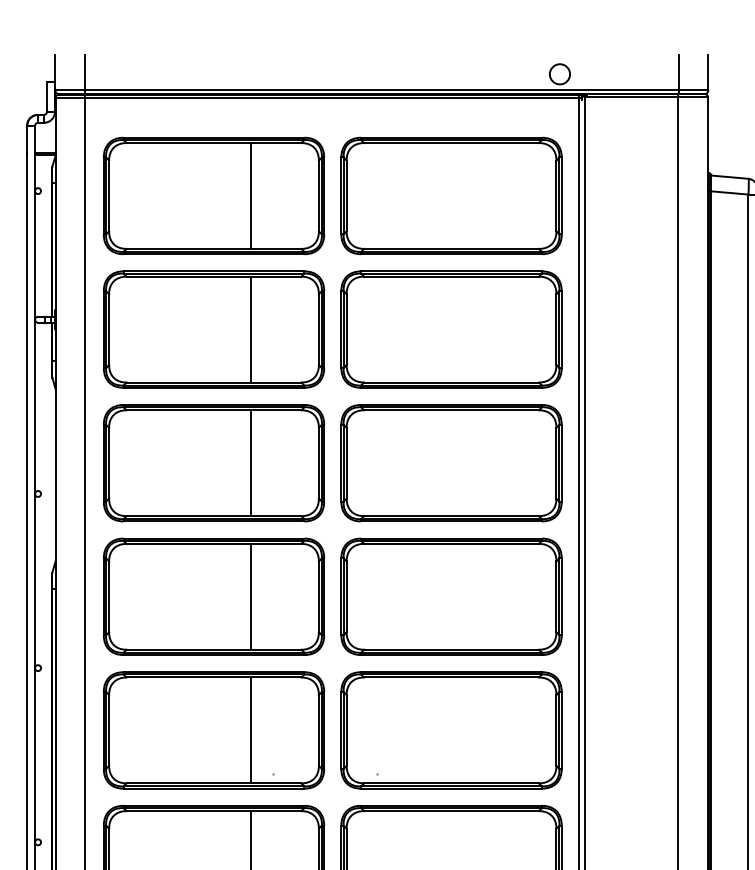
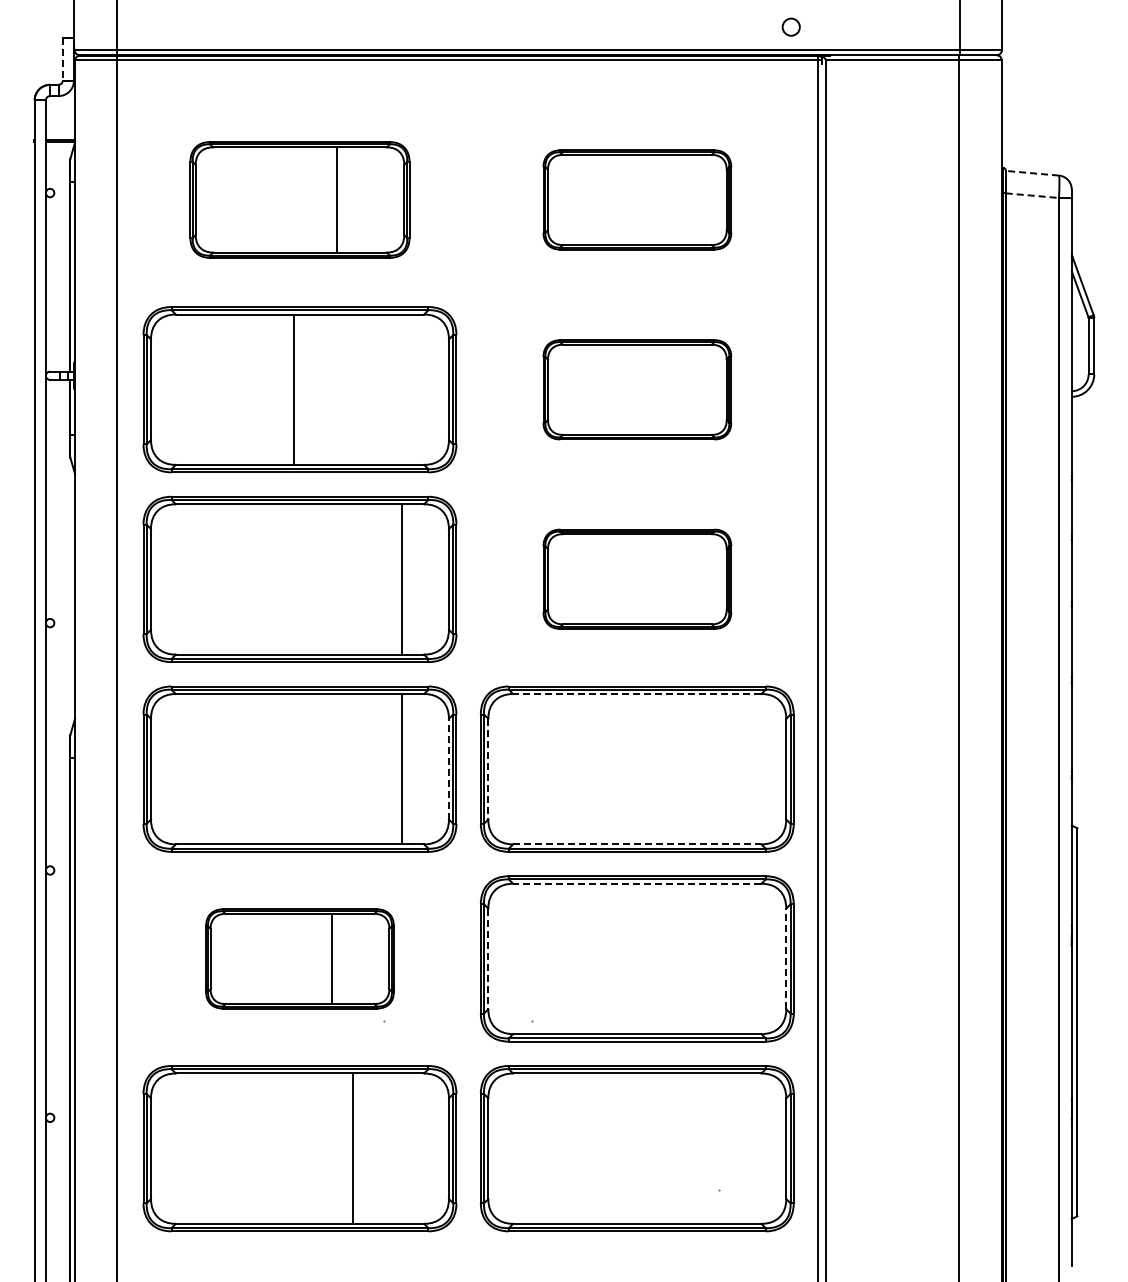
circle: (559, 73) -> (790, 26), size x0.6
line: (46, 97) -> (62, 60), solid -> dashed
line: (729, 177) -> (1032, 173), solid -> dashed
line: (729, 192) -> (1032, 195), solid -> dashed
part: (213, 195) -> (299, 199), size x0.7
part: (451, 195) -> (637, 199), size x0.6
line: (250, 329) -> (293, 389), moved
part: (451, 329) -> (637, 389), size x0.6
part: (451, 462) -> (637, 578), size x0.6
line: (250, 463) -> (401, 579), moved
line: (450, 544) -> (636, 694), solid -> dashed
line: (318, 596) -> (448, 768), solid -> dashed
line: (250, 597) -> (401, 769), moved
line: (346, 597) -> (488, 769), solid -> dashed
line: (451, 649) -> (637, 844), solid -> dashed
line: (450, 677) -> (636, 883), solid -> dashed
part: (213, 730) -> (299, 958), size x0.6
line: (346, 730) -> (488, 959), solid -> dashed
line: (556, 730) -> (786, 958), solid -> dashed

